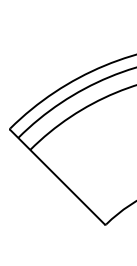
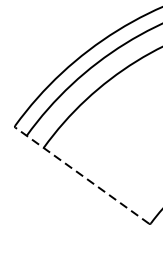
line: (57, 177) -> (82, 176), solid -> dashed

